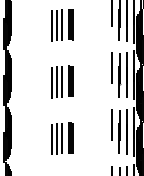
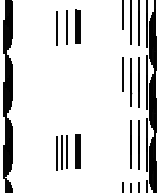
line: (56, 25) -> (61, 27), removed
part: (62, 81) -> (68, 89), removed
line: (112, 124) -> (123, 136), removed

